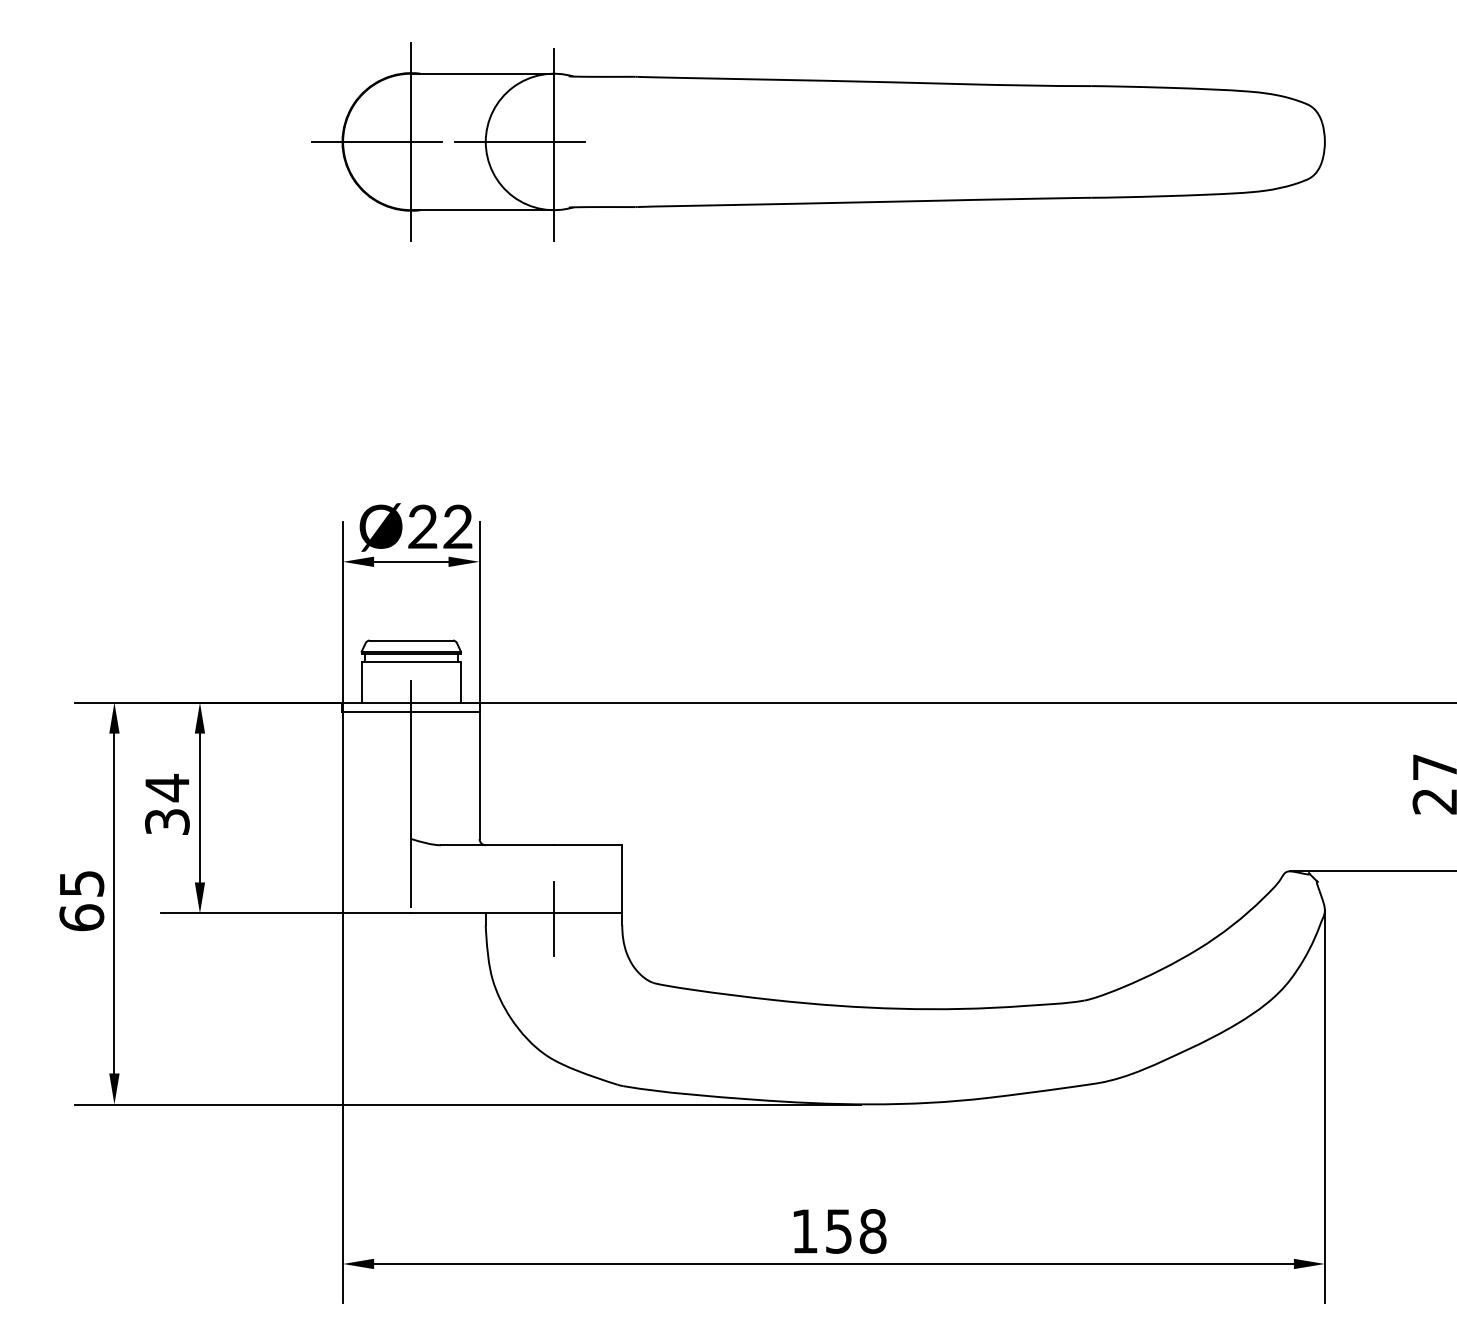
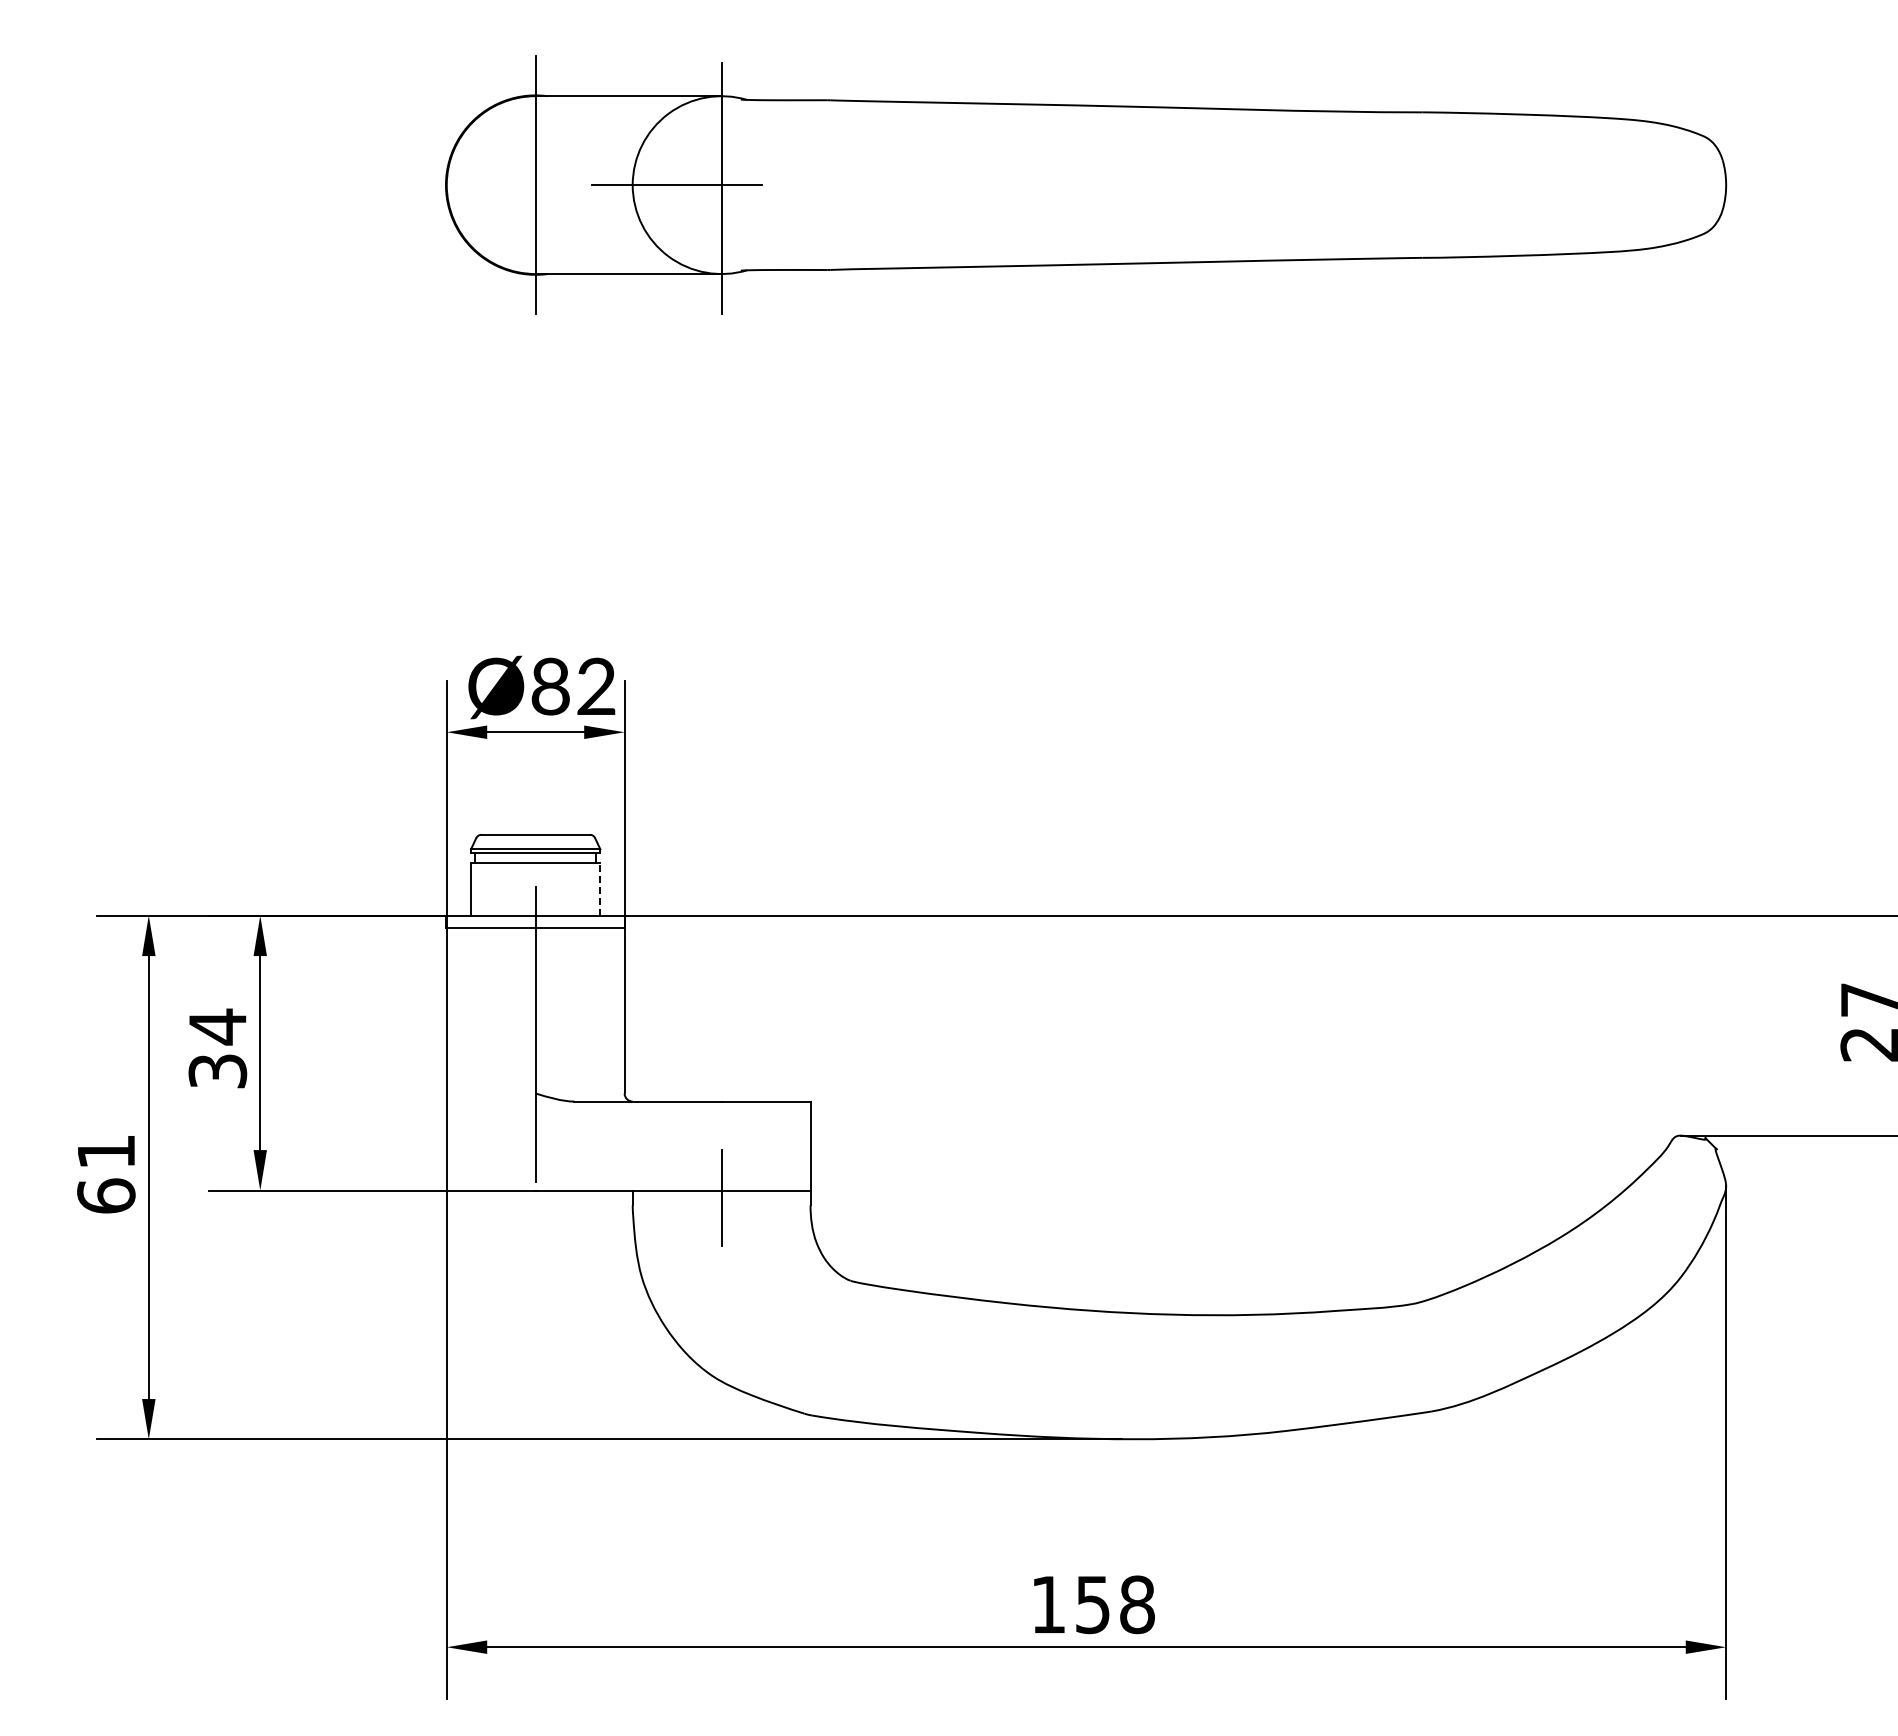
line: (377, 142) -> (491, 185), removed
text: (422, 526) -> (550, 686), Ø22 -> Ø82
line: (461, 681) -> (600, 888), solid -> dashed
text: (81, 883) -> (106, 1151), 65 -> 61

